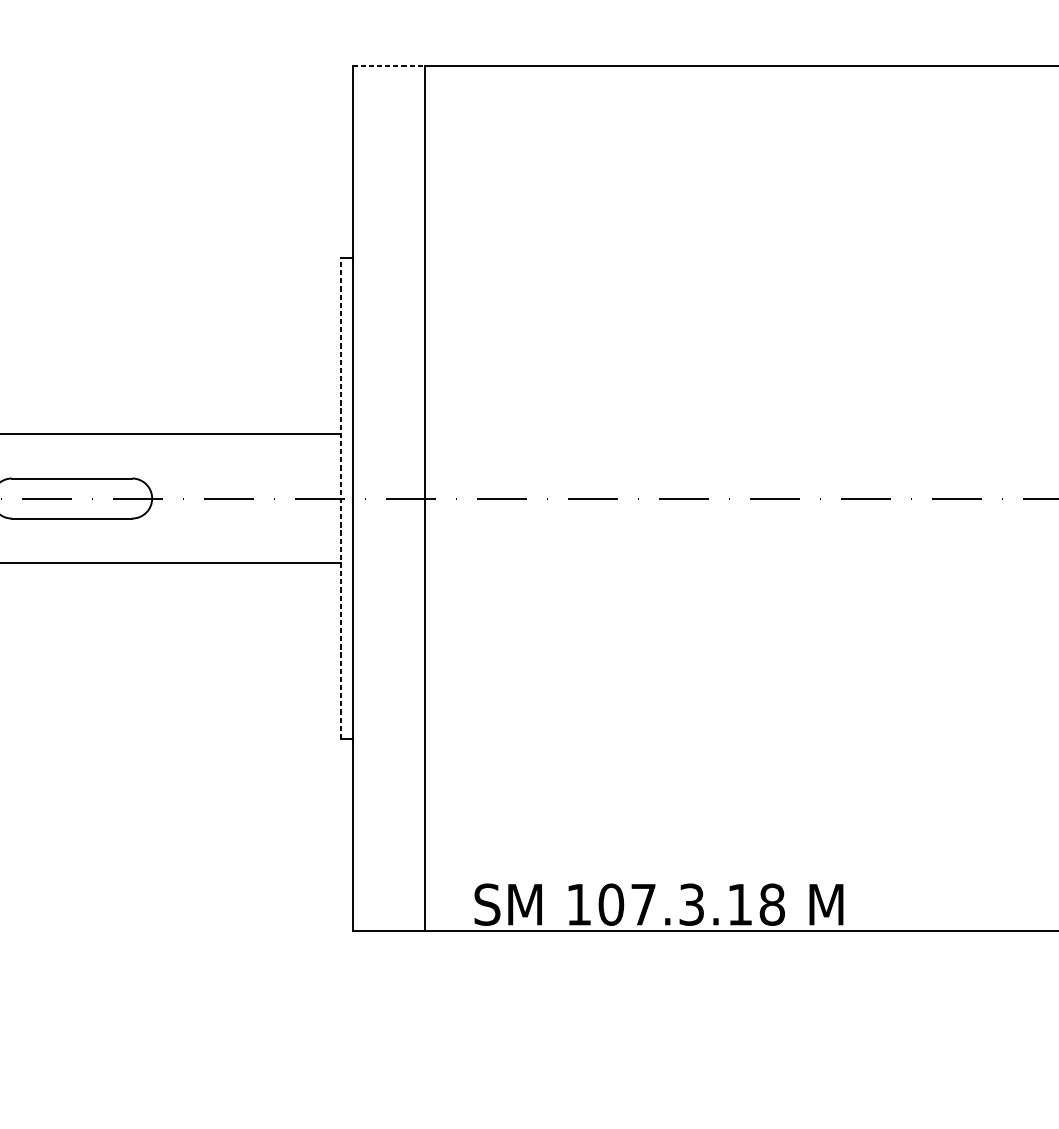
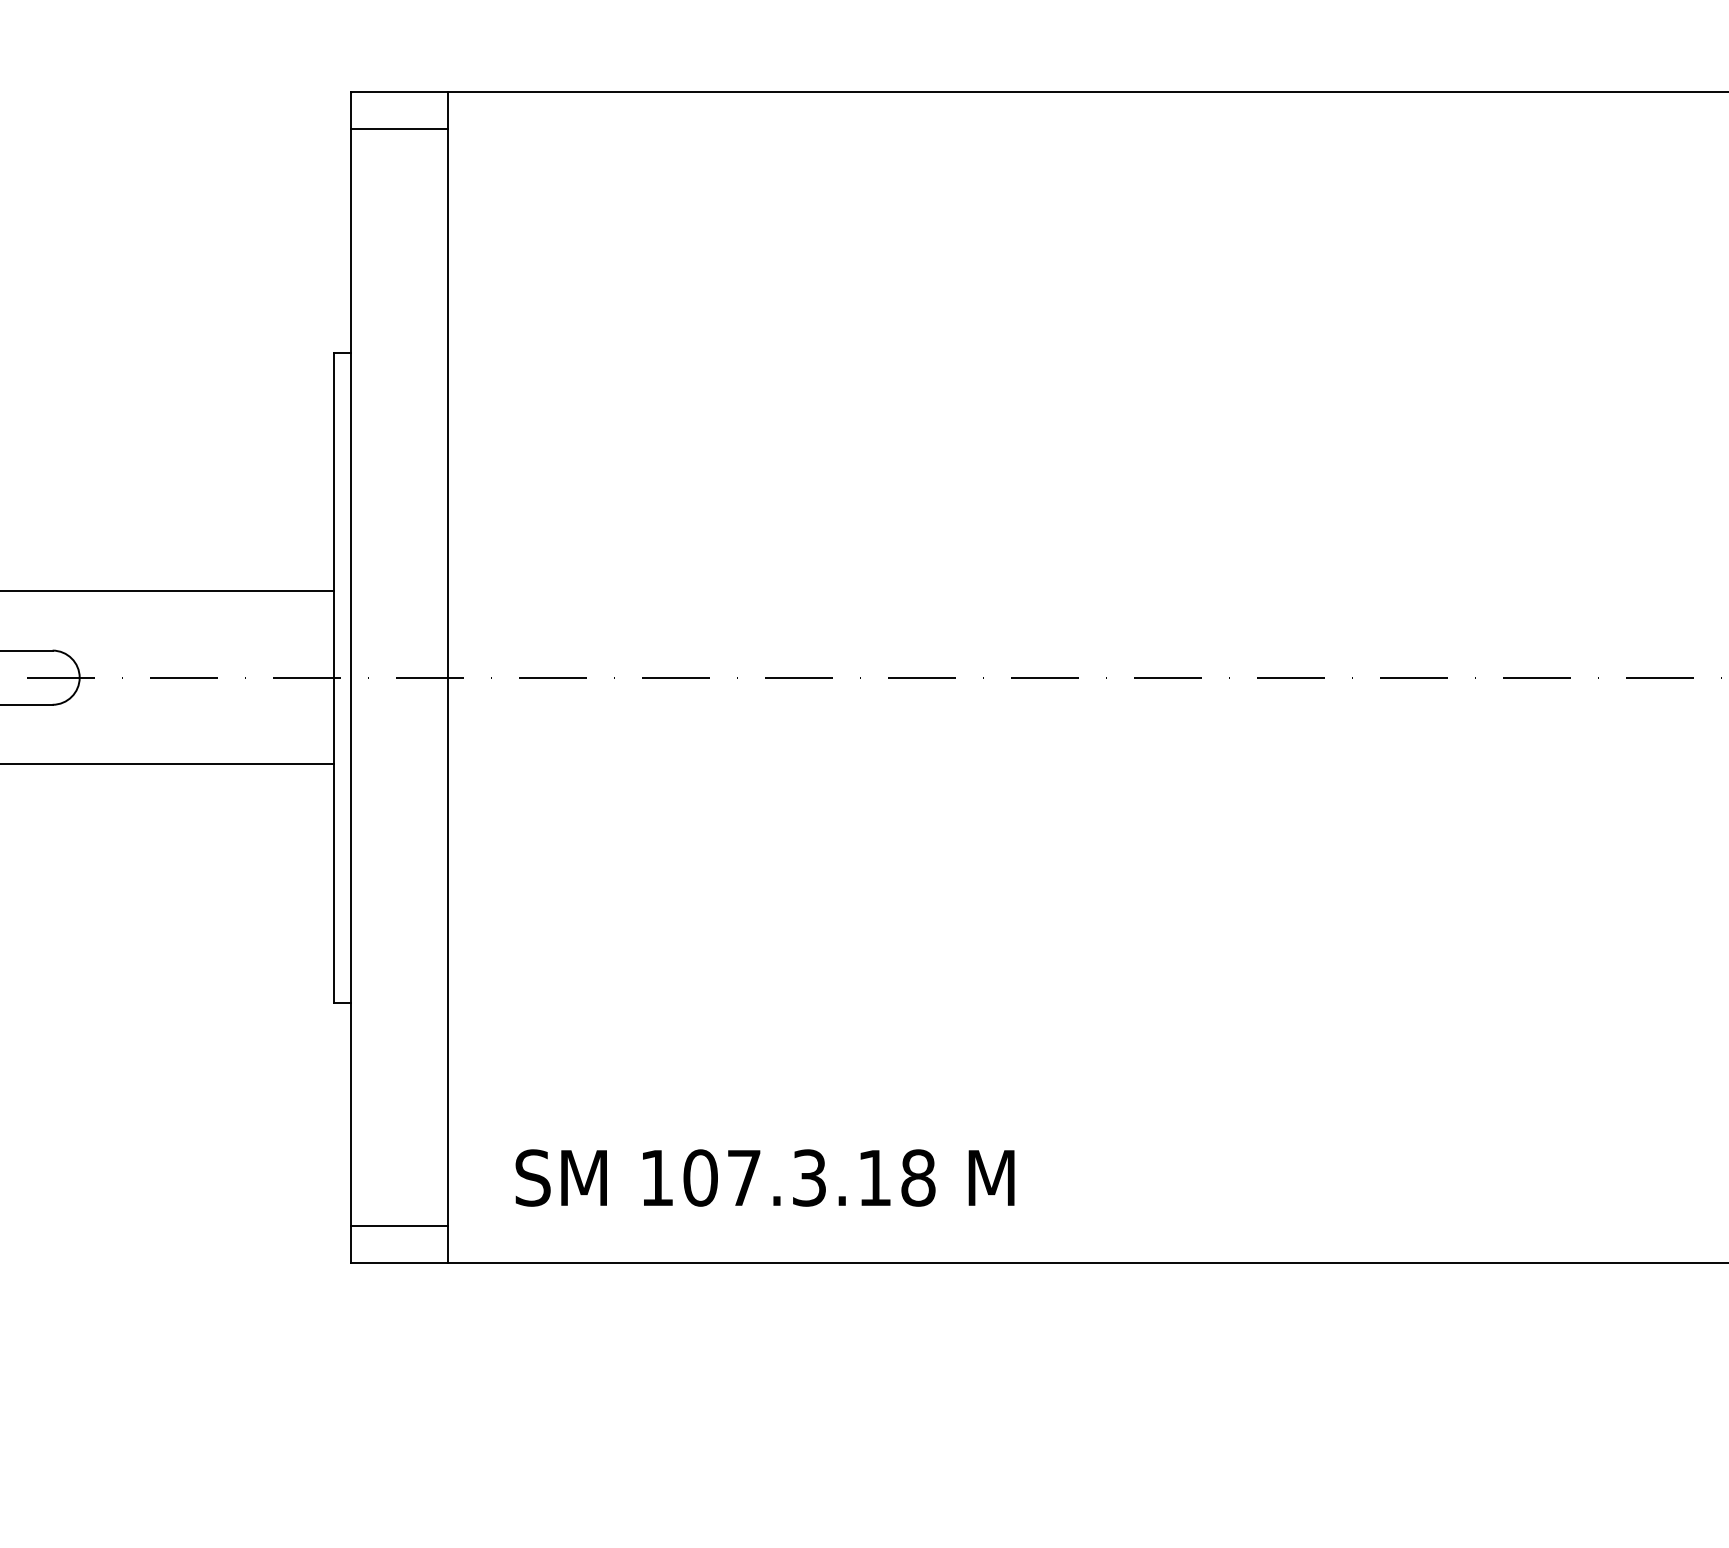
line: (388, 65) -> (399, 92), dashed -> solid
line: (388, 93) -> (399, 129), added
line: (340, 498) -> (334, 677), dashed -> solid
line: (388, 904) -> (399, 1226), added
text: (658, 904) -> (764, 1177), moved

